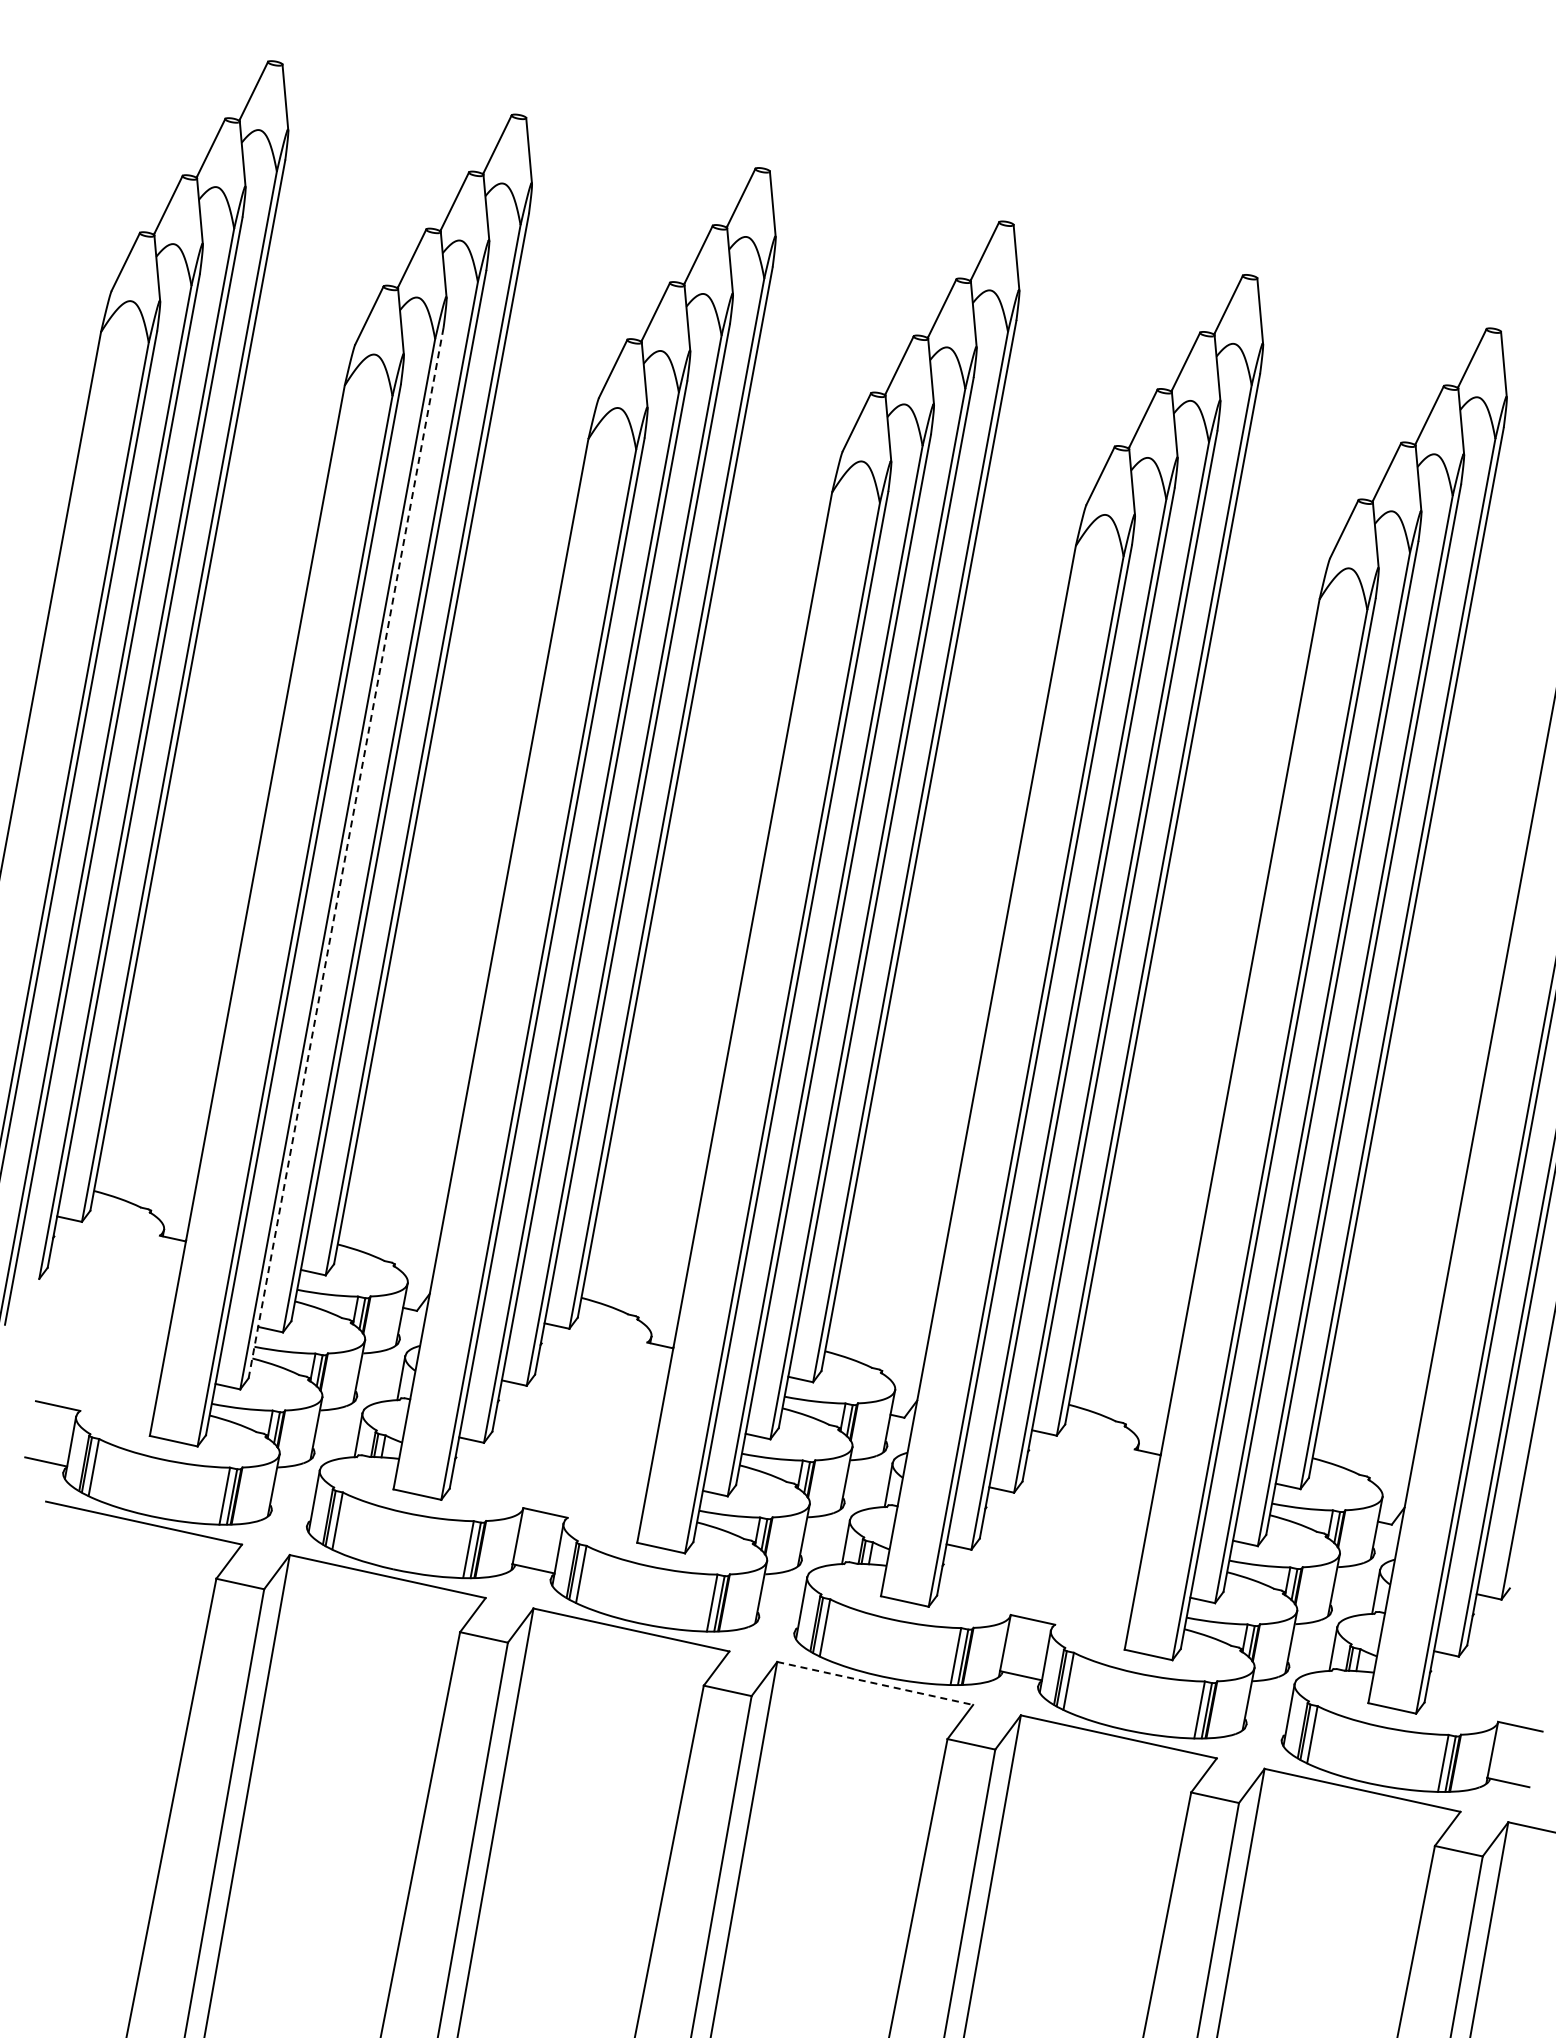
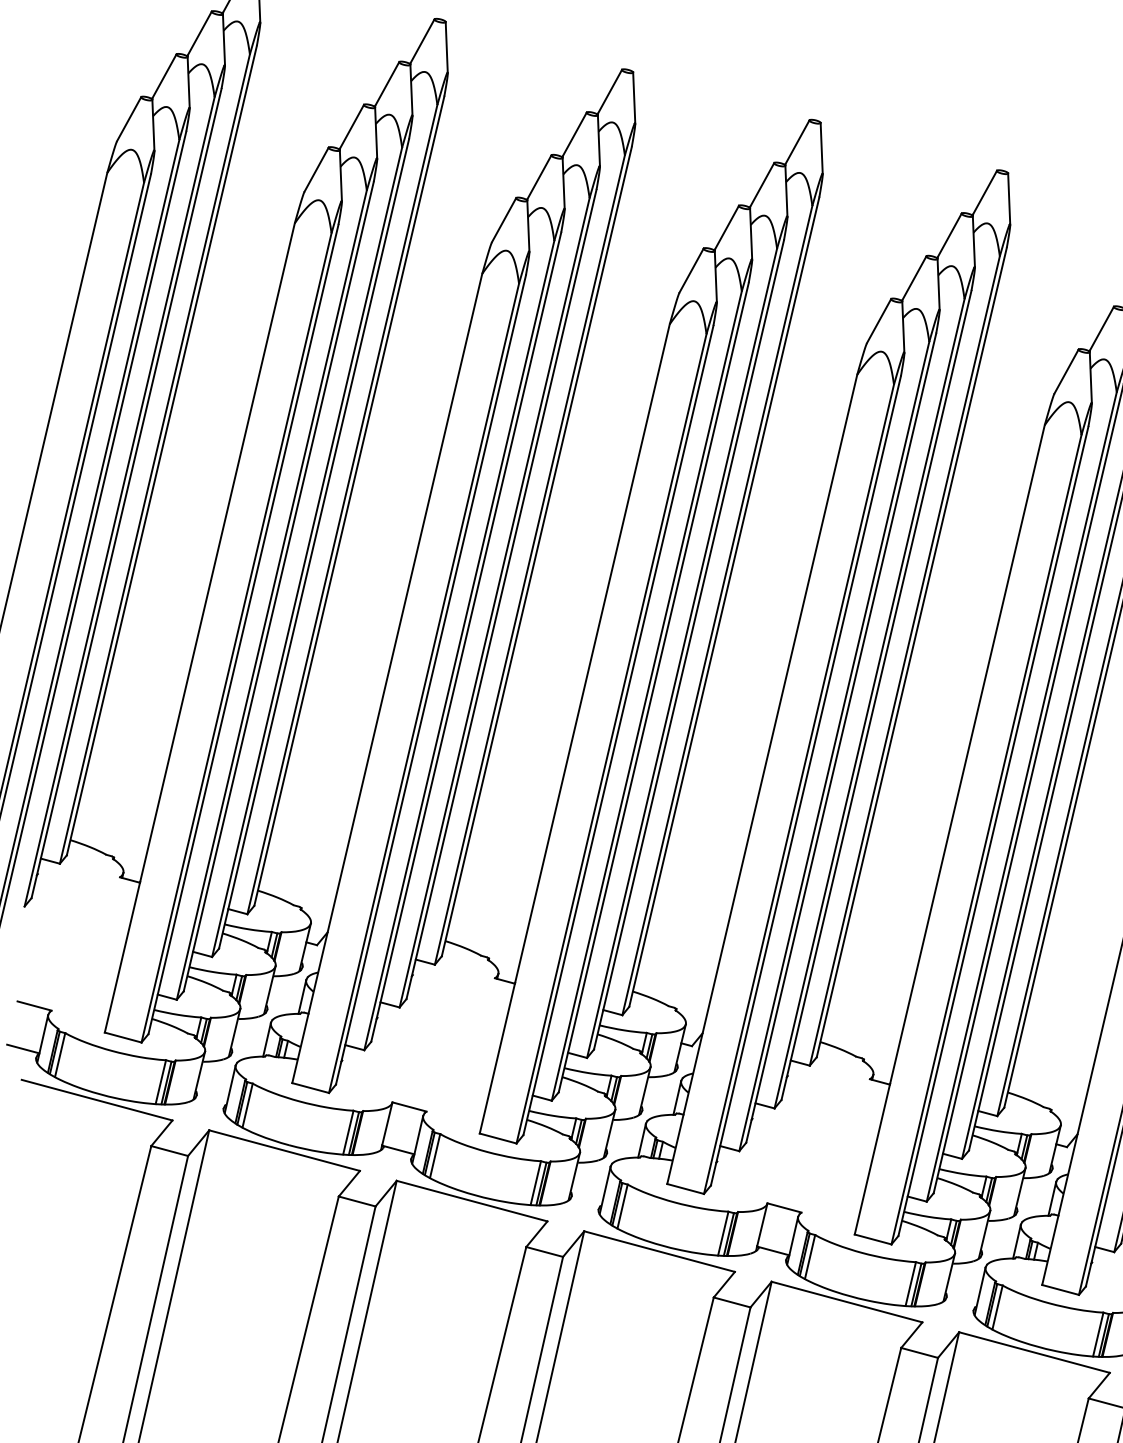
line: (346, 853) -> (279, 587), dashed -> solid
line: (875, 1683) -> (659, 1251), dashed -> solid

